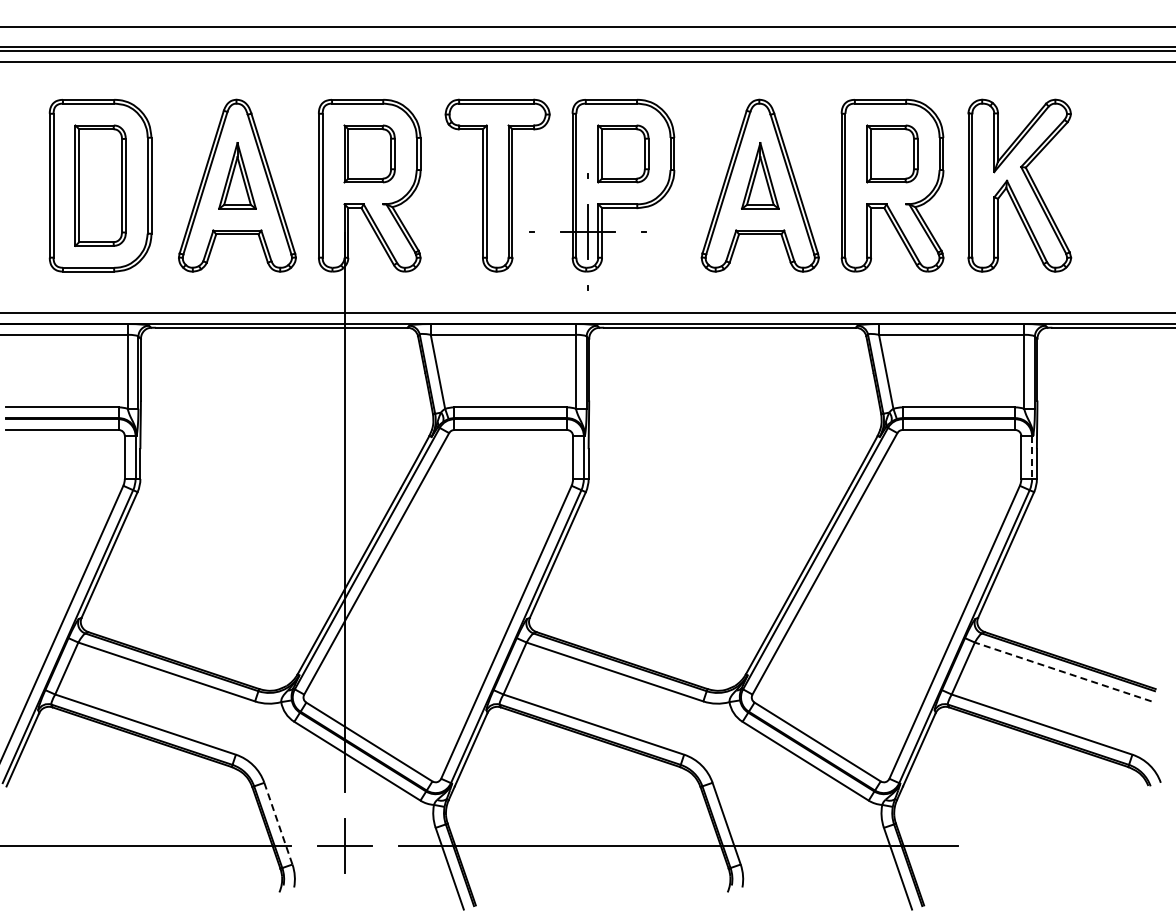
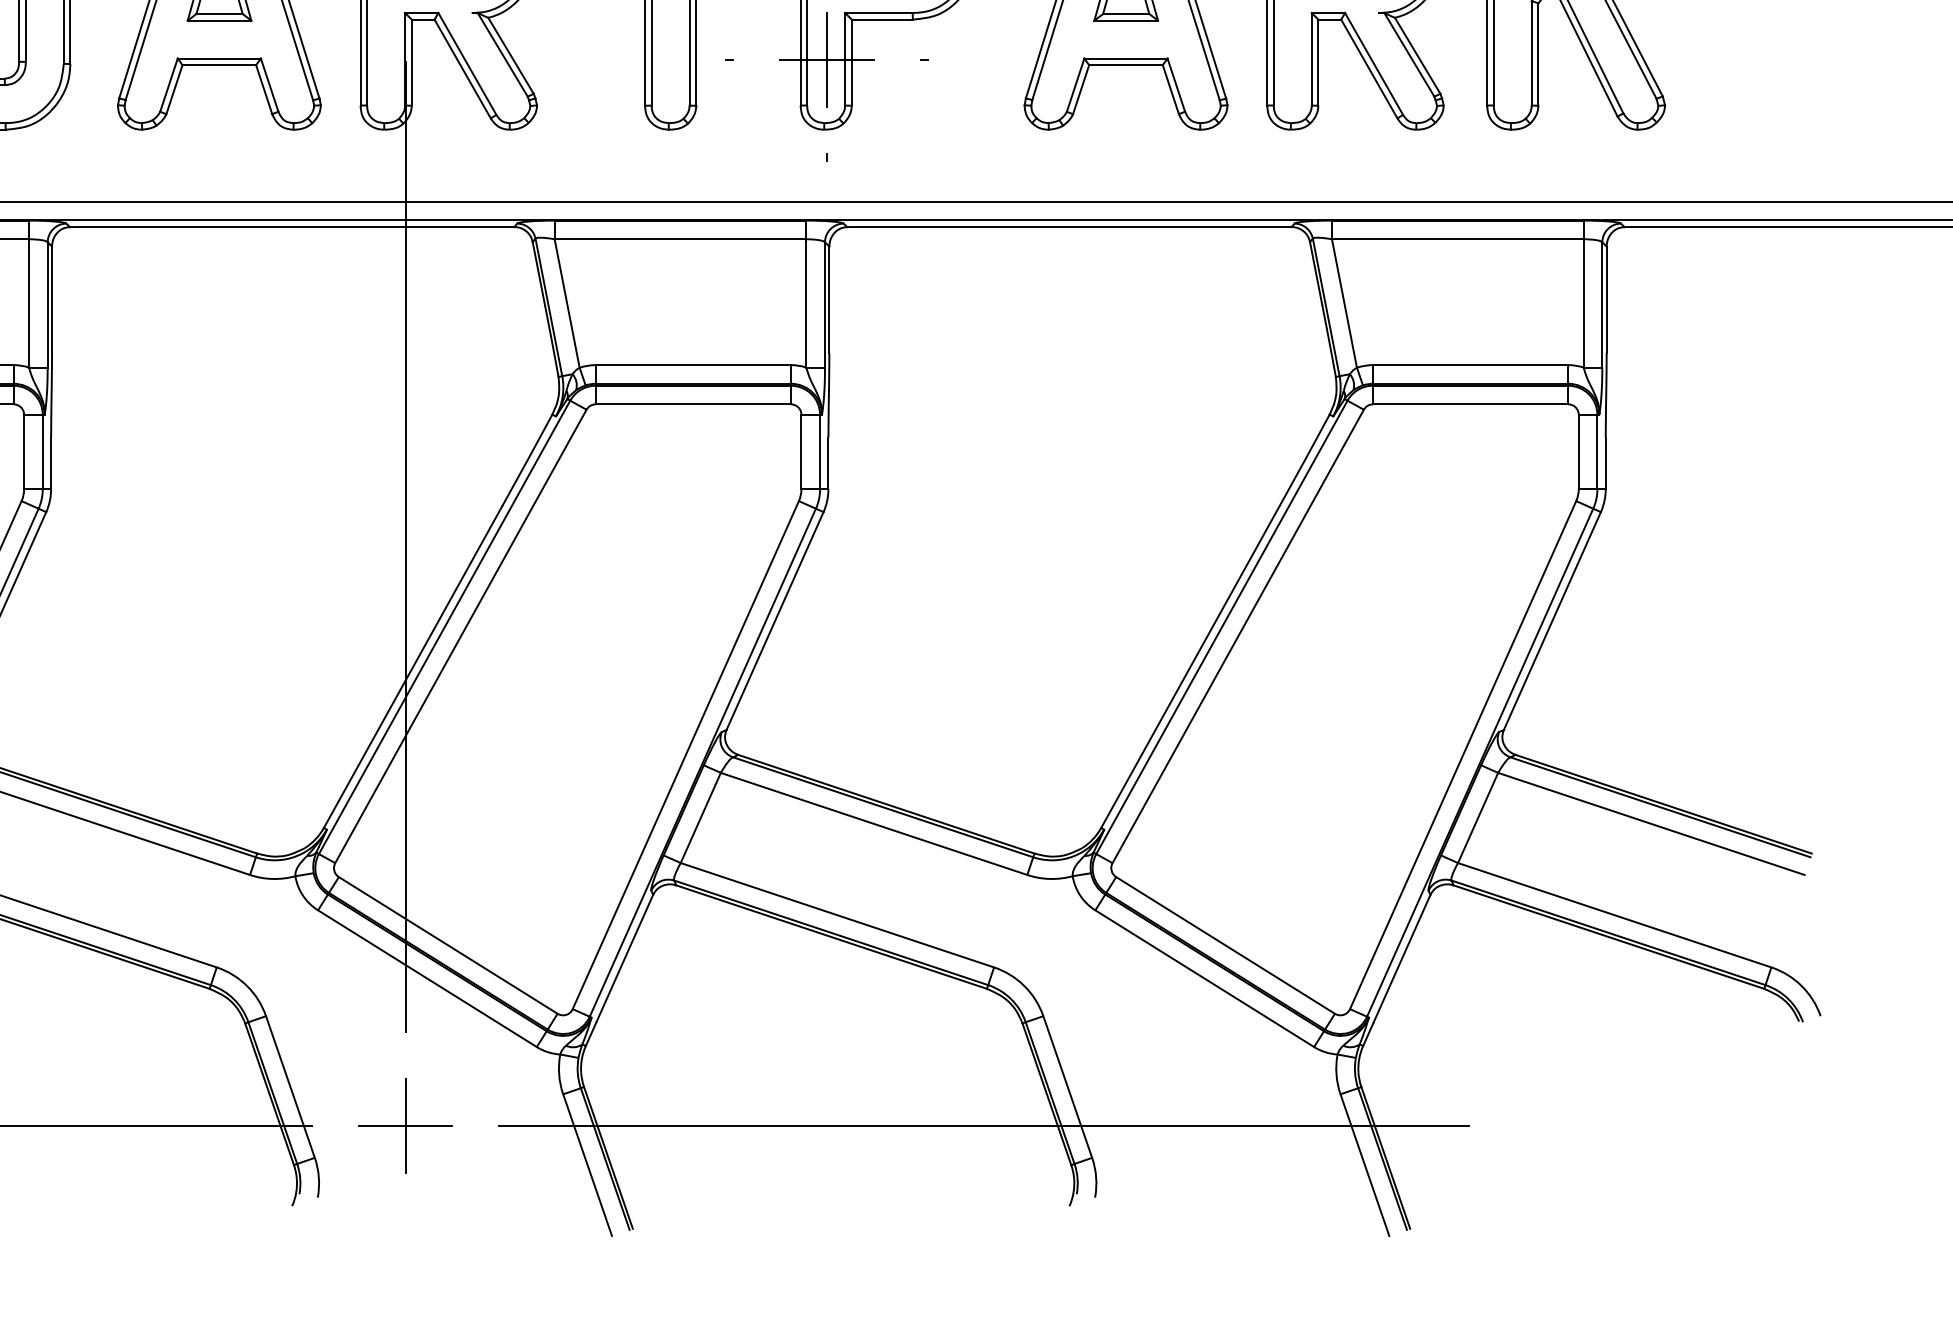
line: (1032, 458) -> (1598, 453), dashed -> solid
line: (1062, 671) -> (1650, 823), dashed -> solid
line: (278, 824) -> (290, 1088), dashed -> solid

